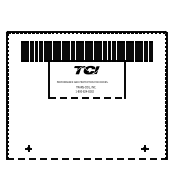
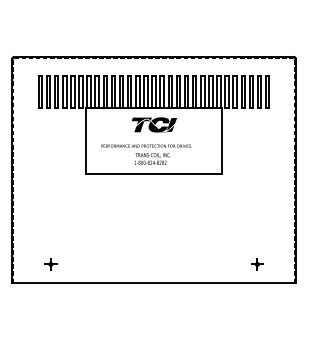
line: (87, 97) -> (155, 173), dashed -> solid
line: (86, 159) -> (153, 283), dashed -> solid

